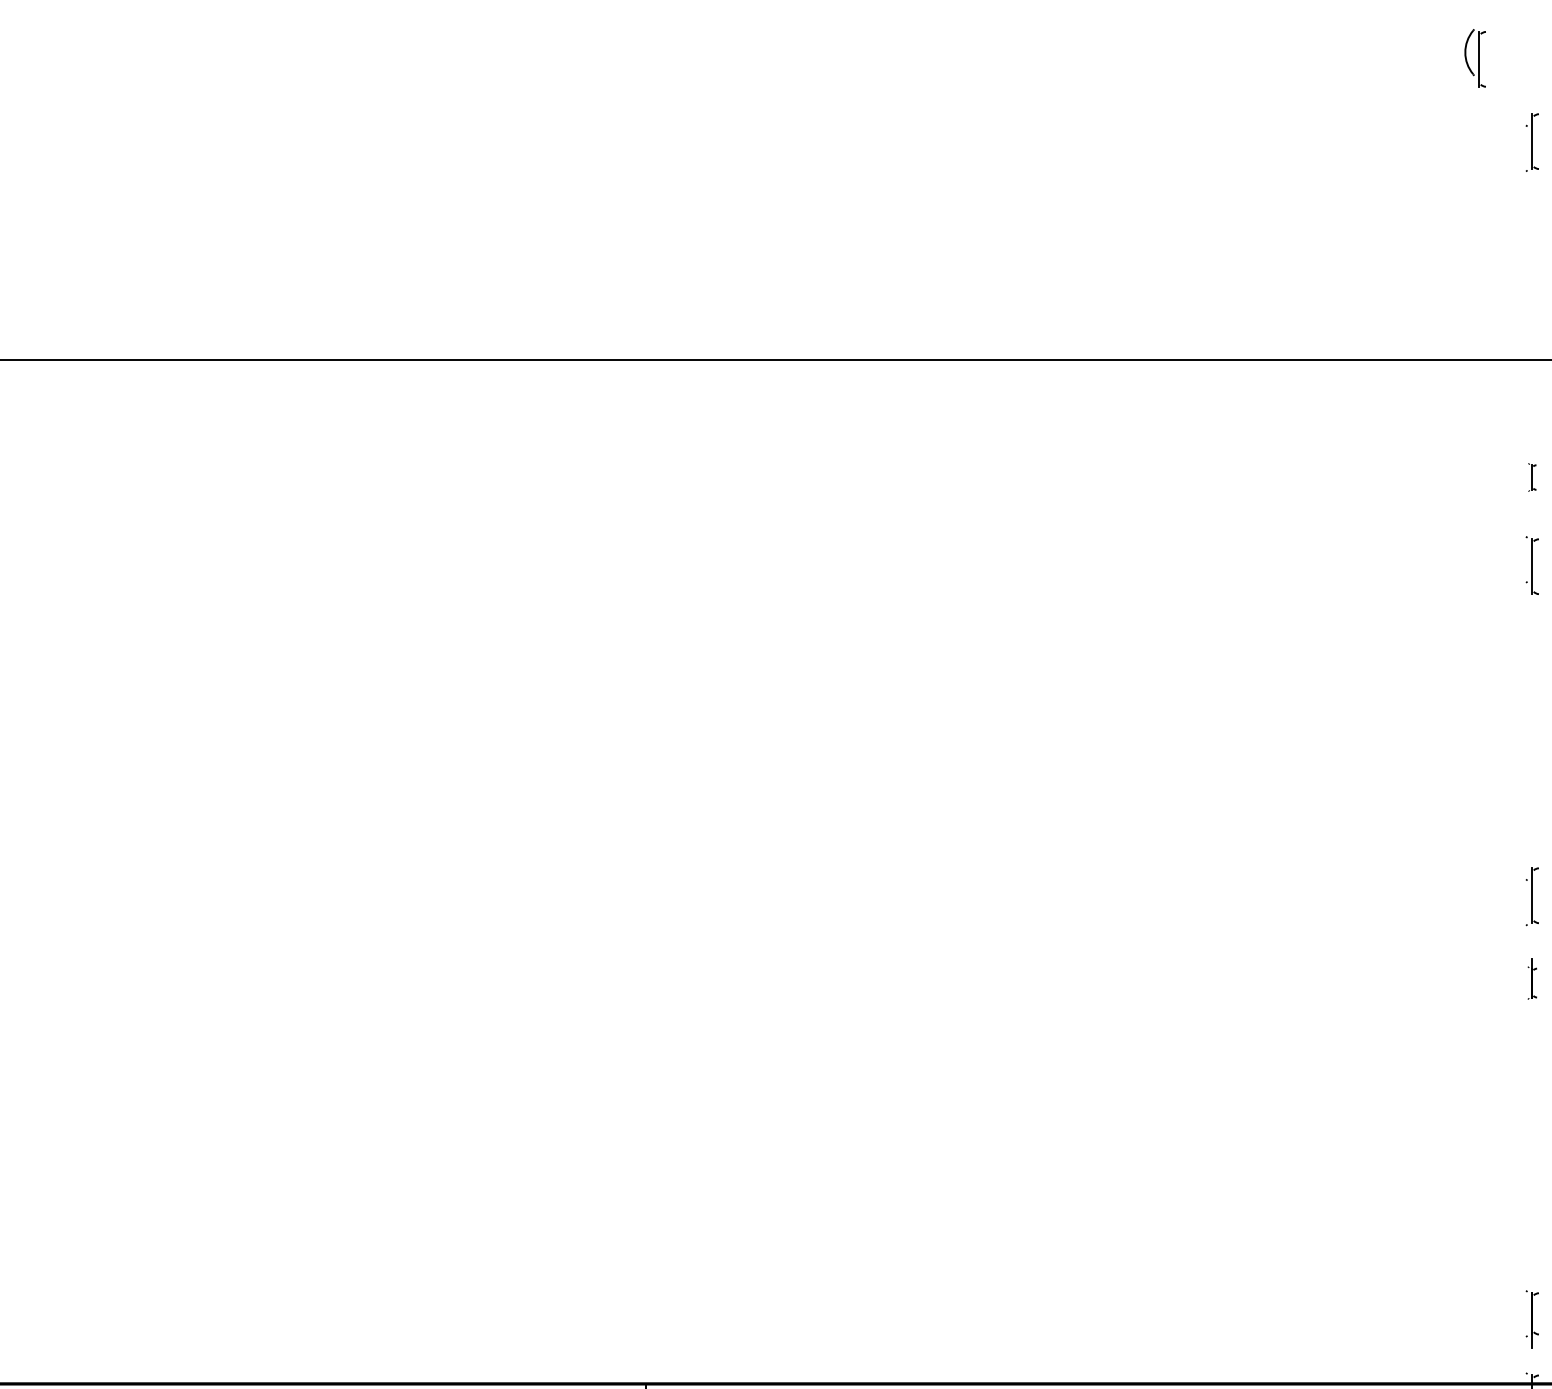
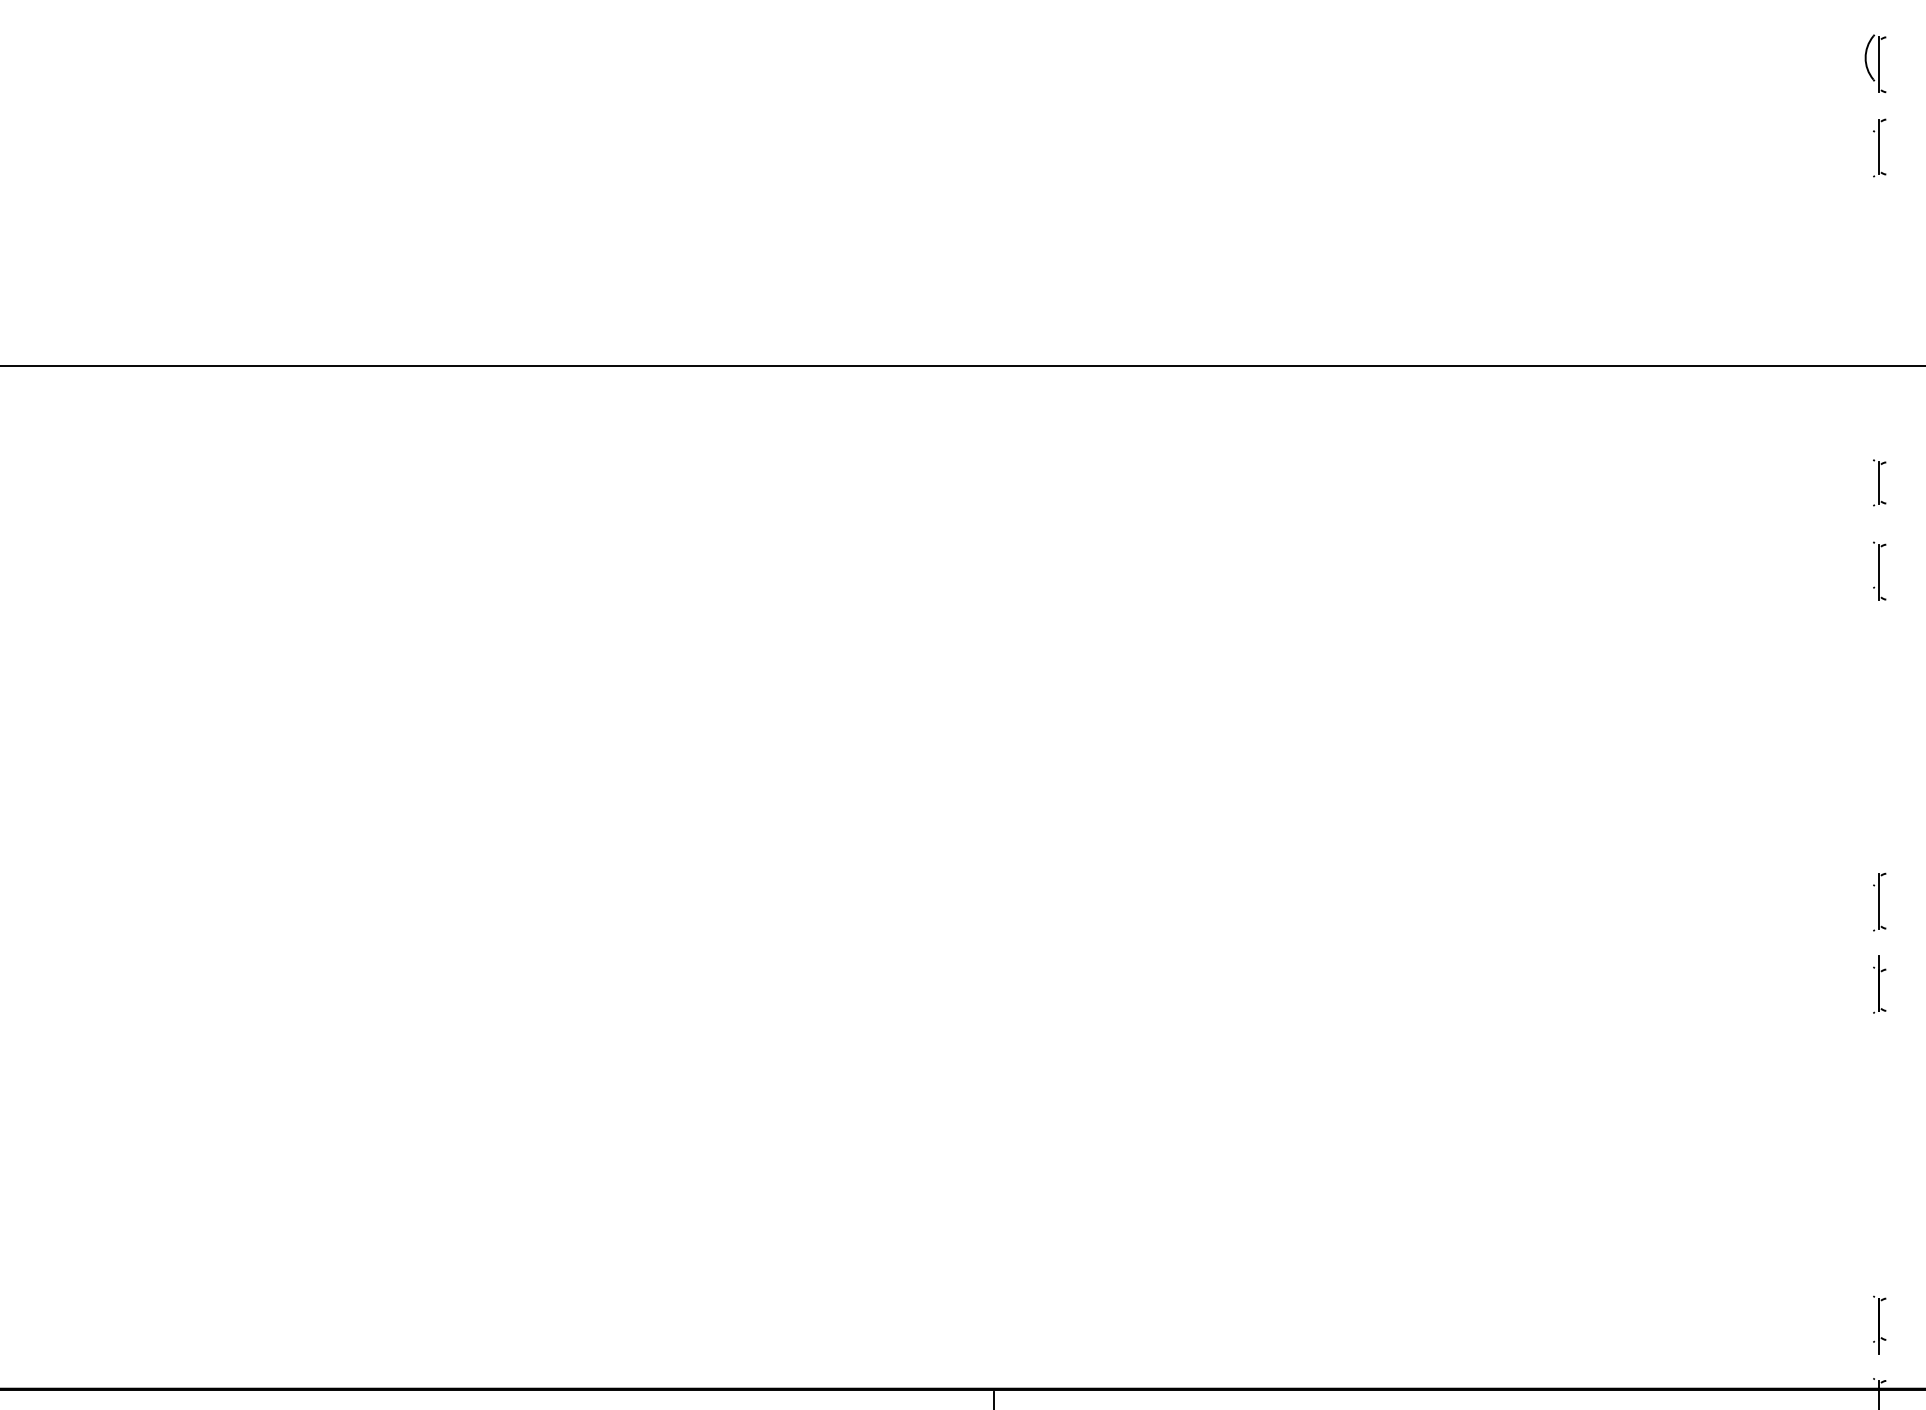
part: (1475, 58) -> (1875, 63), moved
part: (1532, 477) -> (1879, 482), size x1.67
part: (1532, 979) -> (1879, 984), size x1.43

